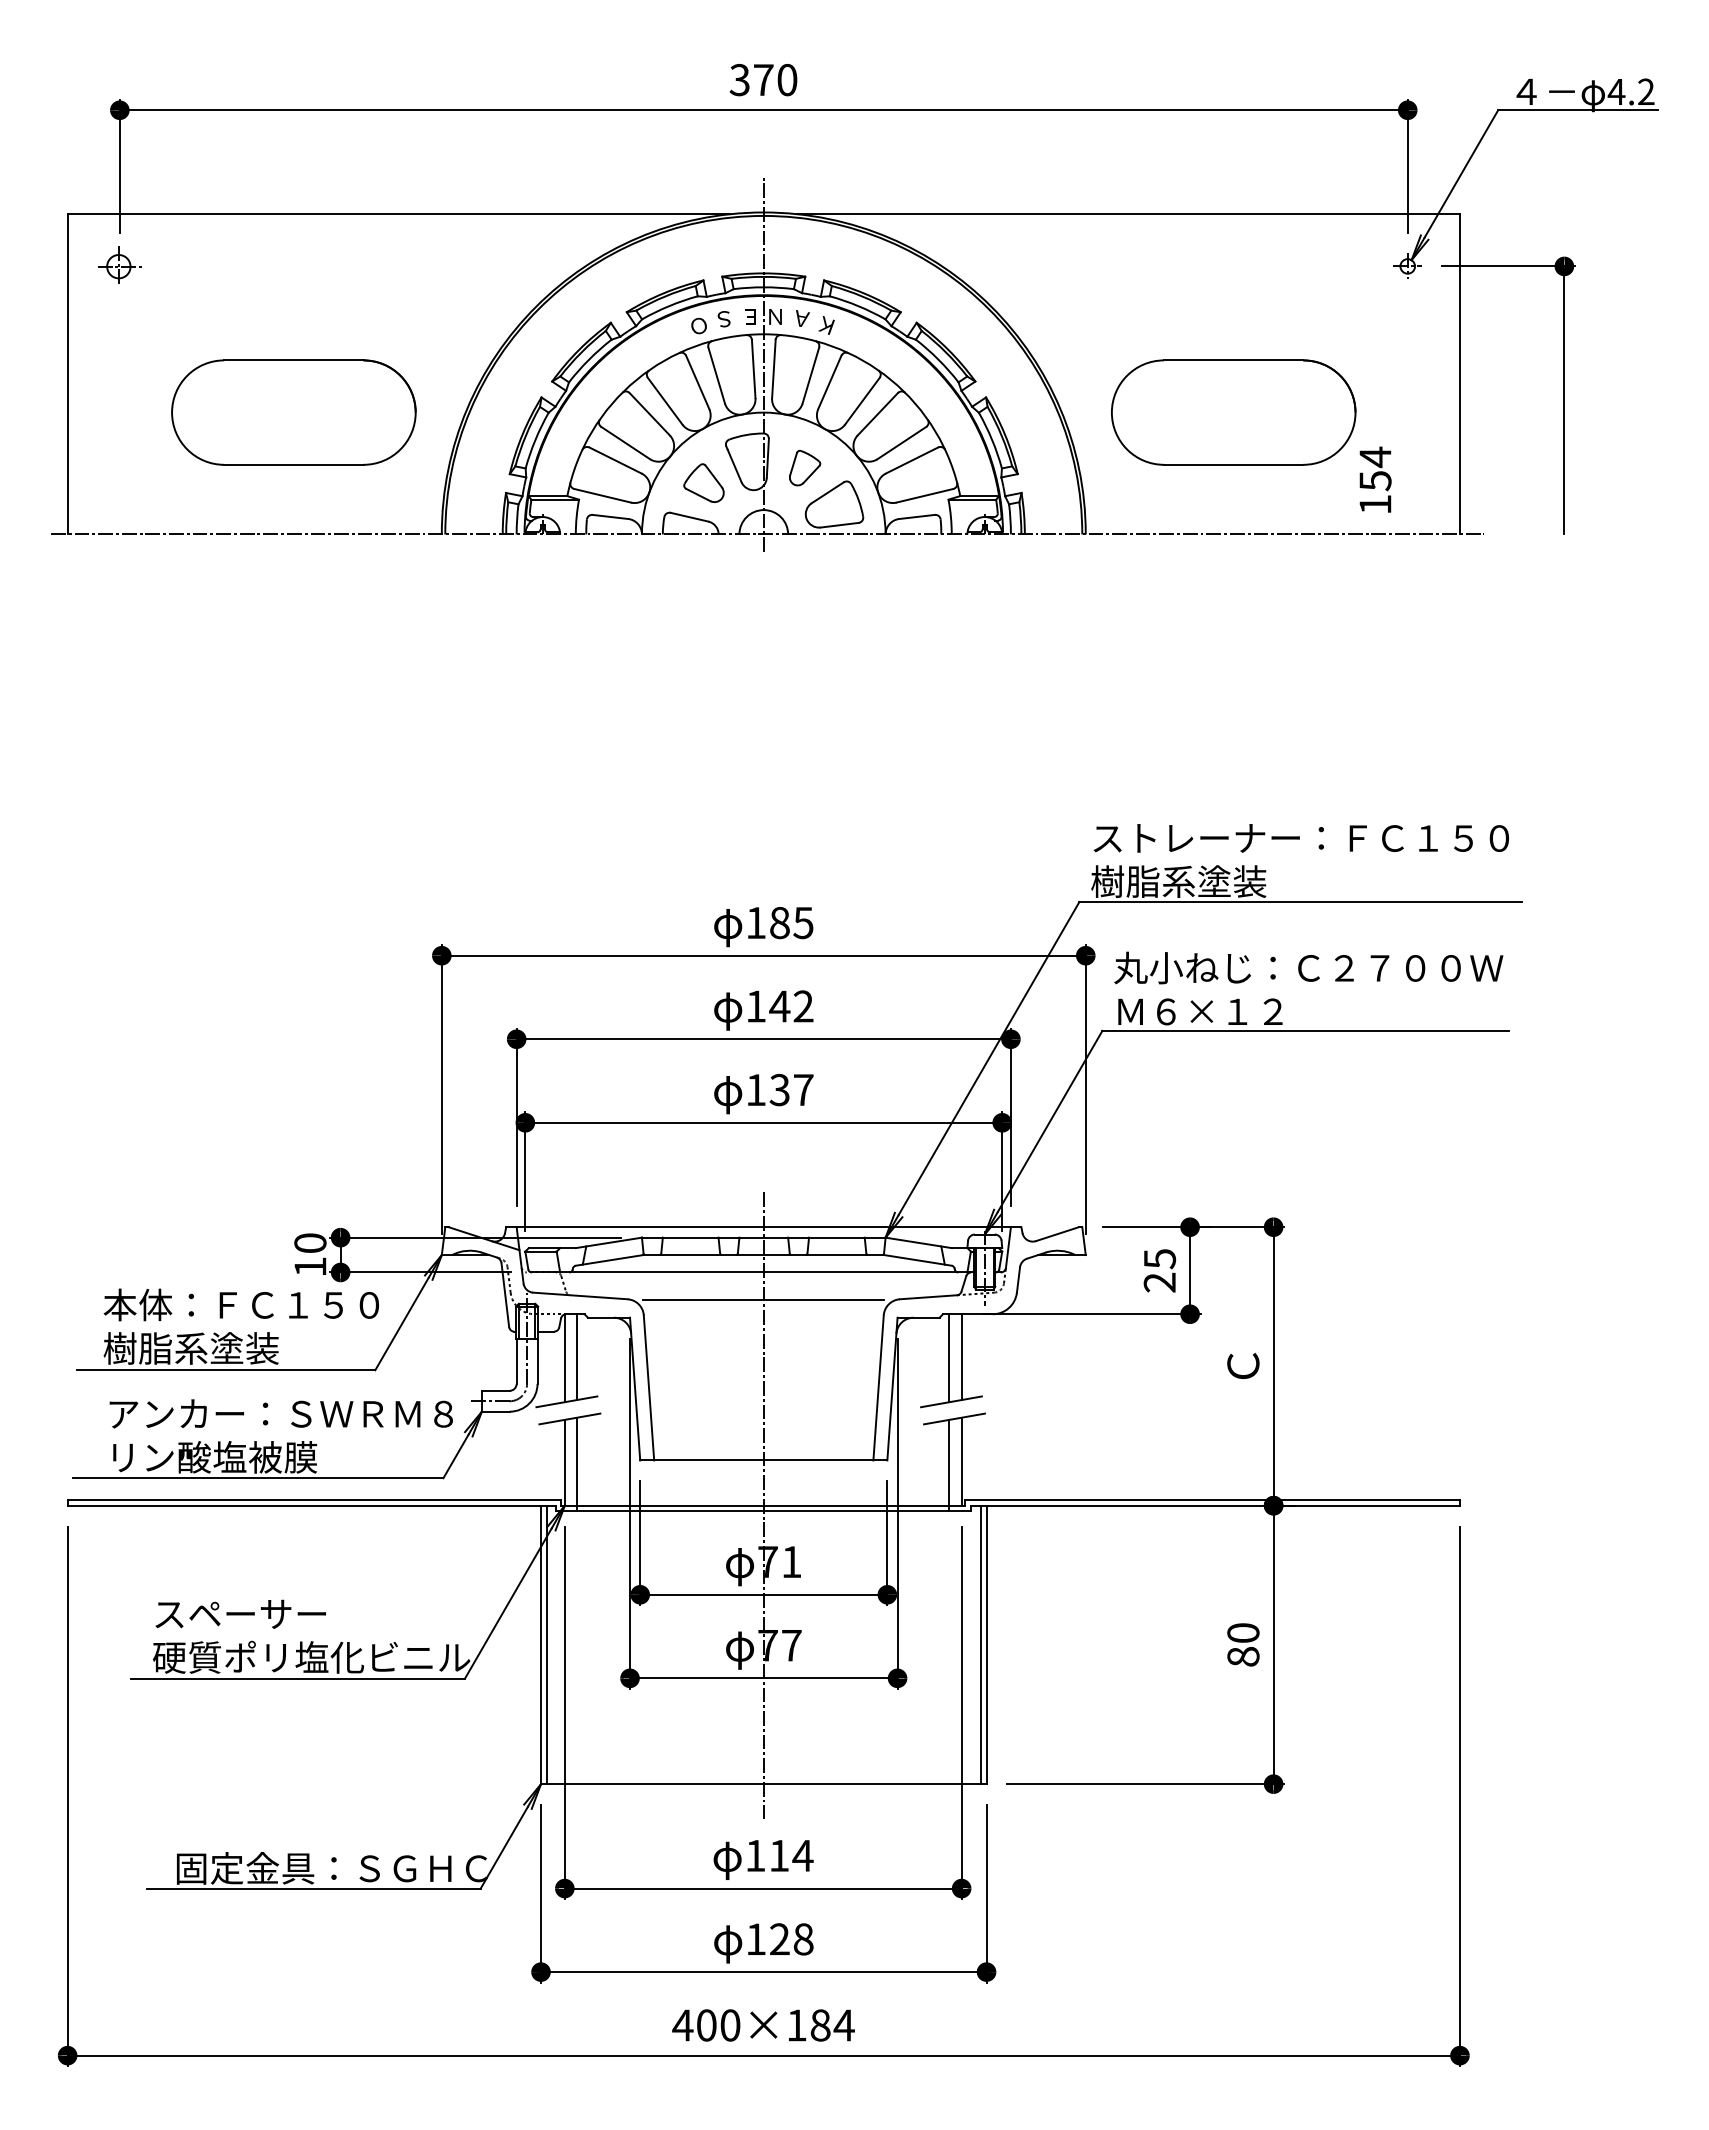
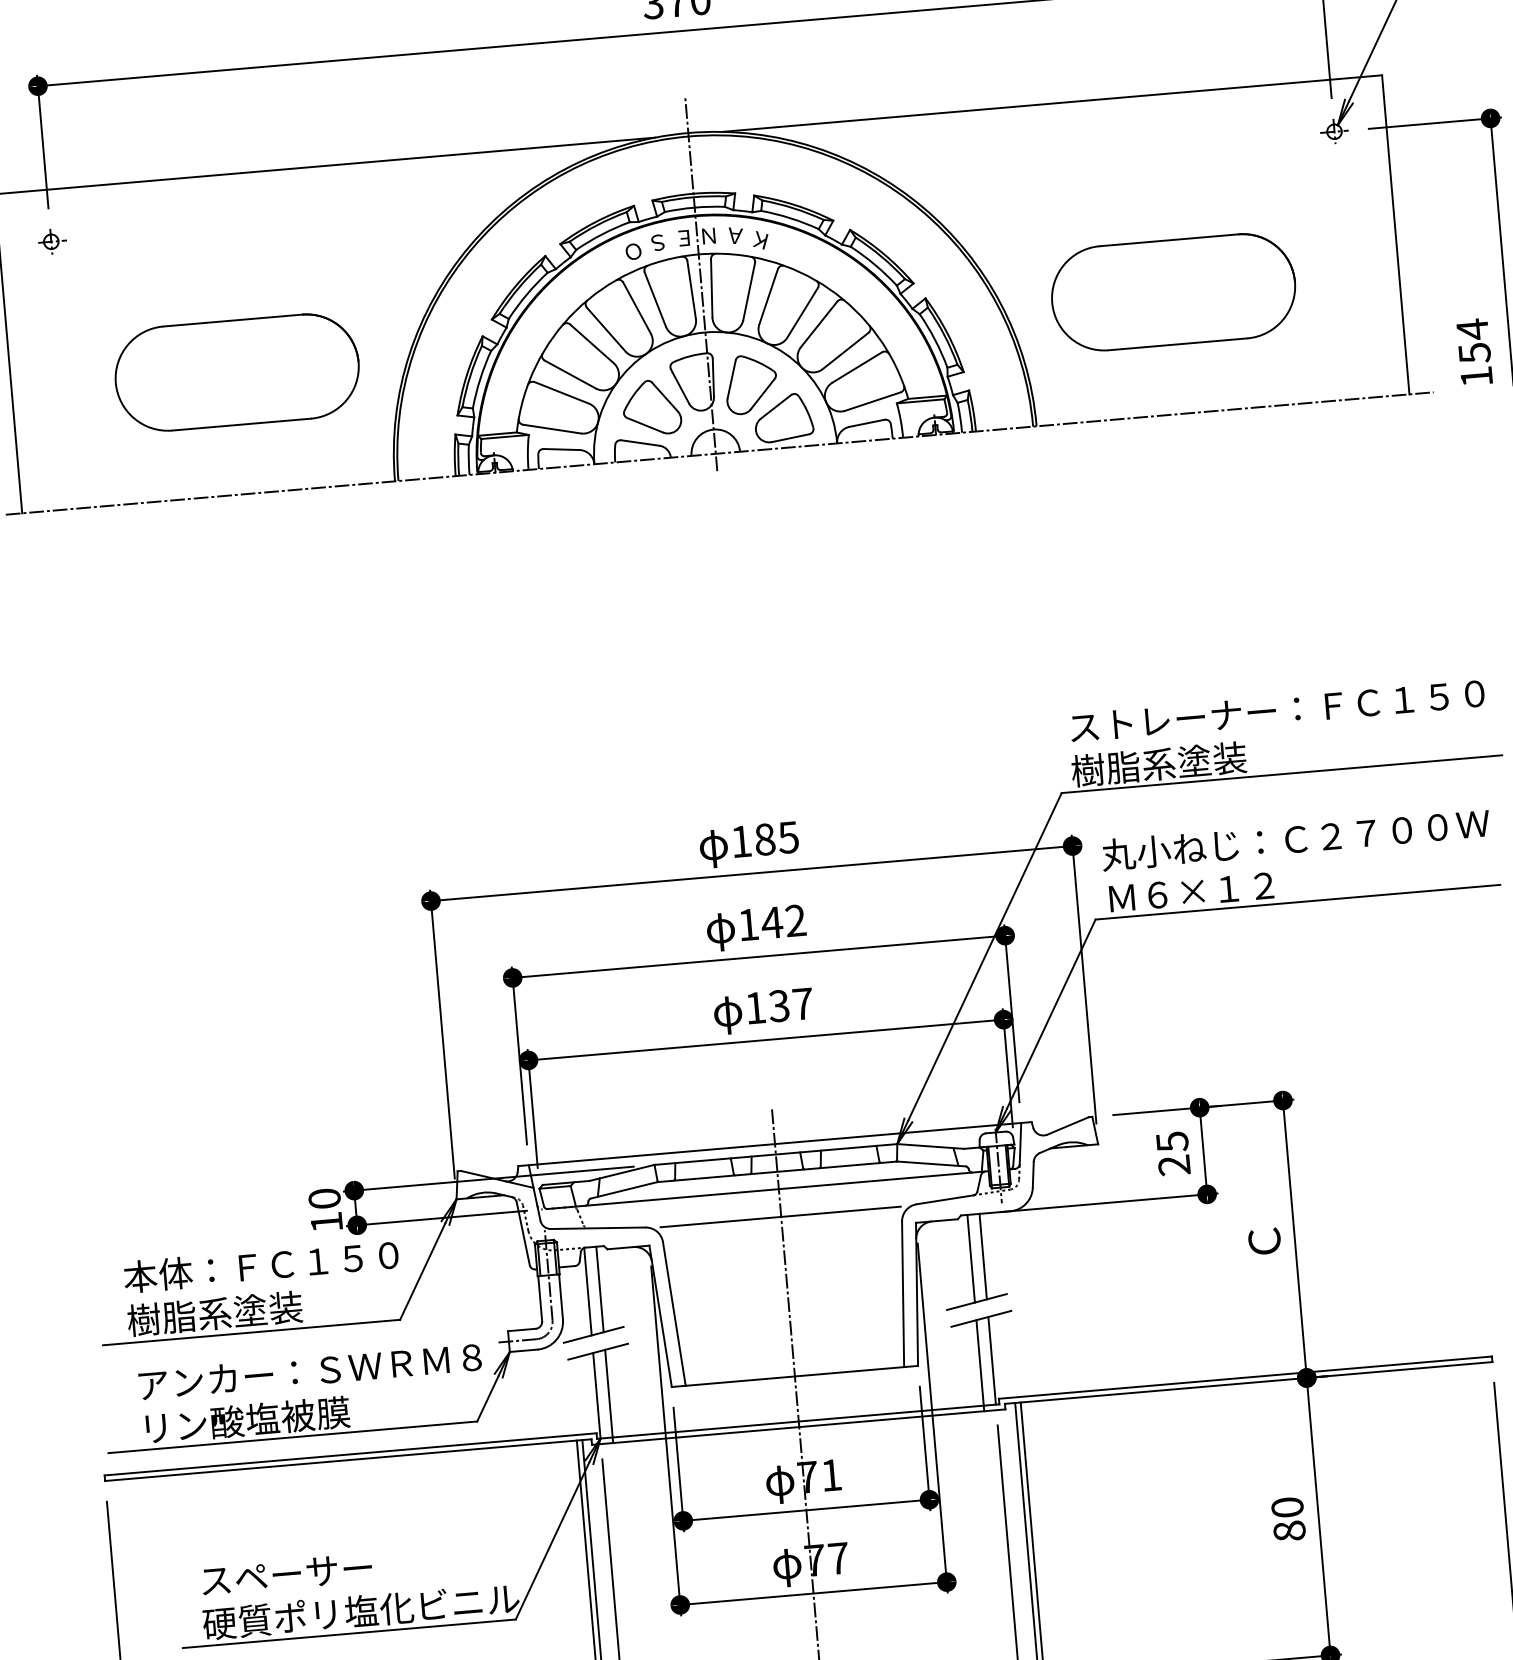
part: (121, 265) -> (52, 240), size x0.62
part: (804, 467) -> (750, 383), size x1.67
text: (1375, 479) -> (1474, 351), moved
part: (703, 483) -> (651, 408), size x1.43

